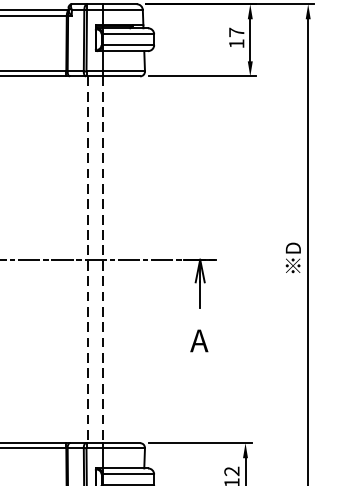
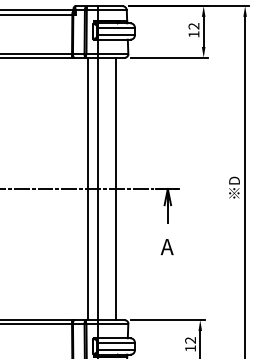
text: (236, 32) -> (193, 26), 17 -> 12
line: (127, 259) -> (115, 188), added
line: (87, 260) -> (87, 189), dashed -> solid
line: (103, 260) -> (98, 189), dashed -> solid

